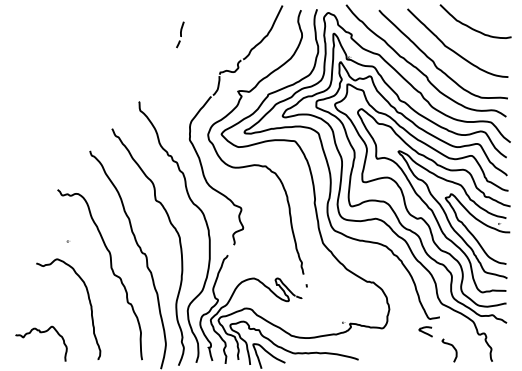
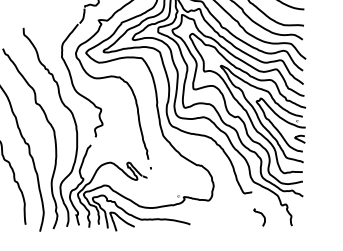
curve: (424, 331) -> (299, 139), moved

